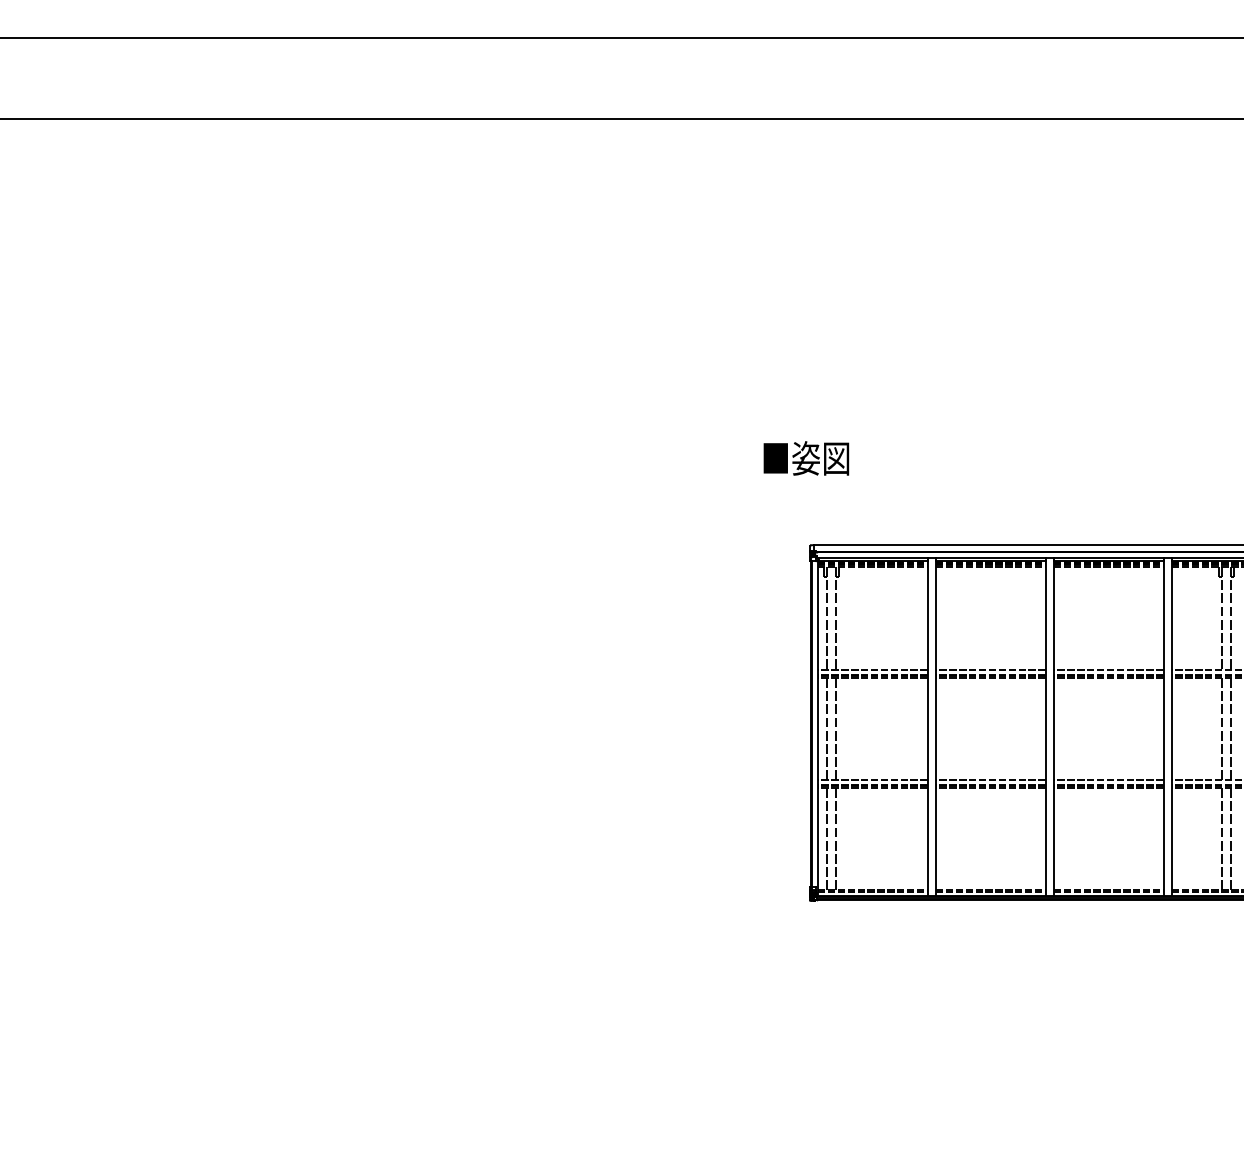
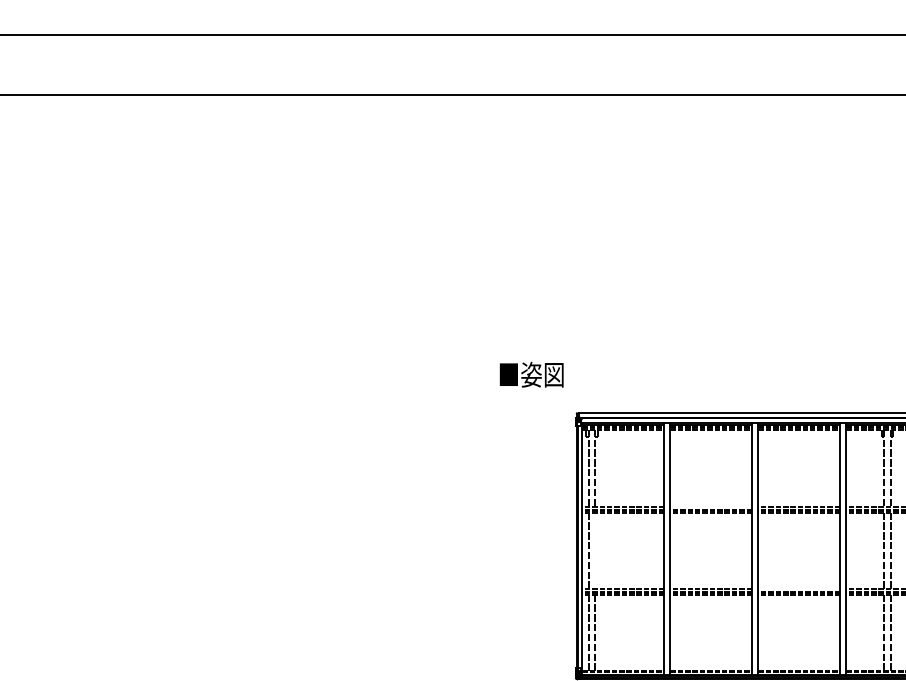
text: (806, 458) -> (531, 374), moved
line: (990, 670) -> (710, 506), removed
line: (835, 729) -> (595, 550), removed
line: (1108, 780) -> (799, 589), removed

